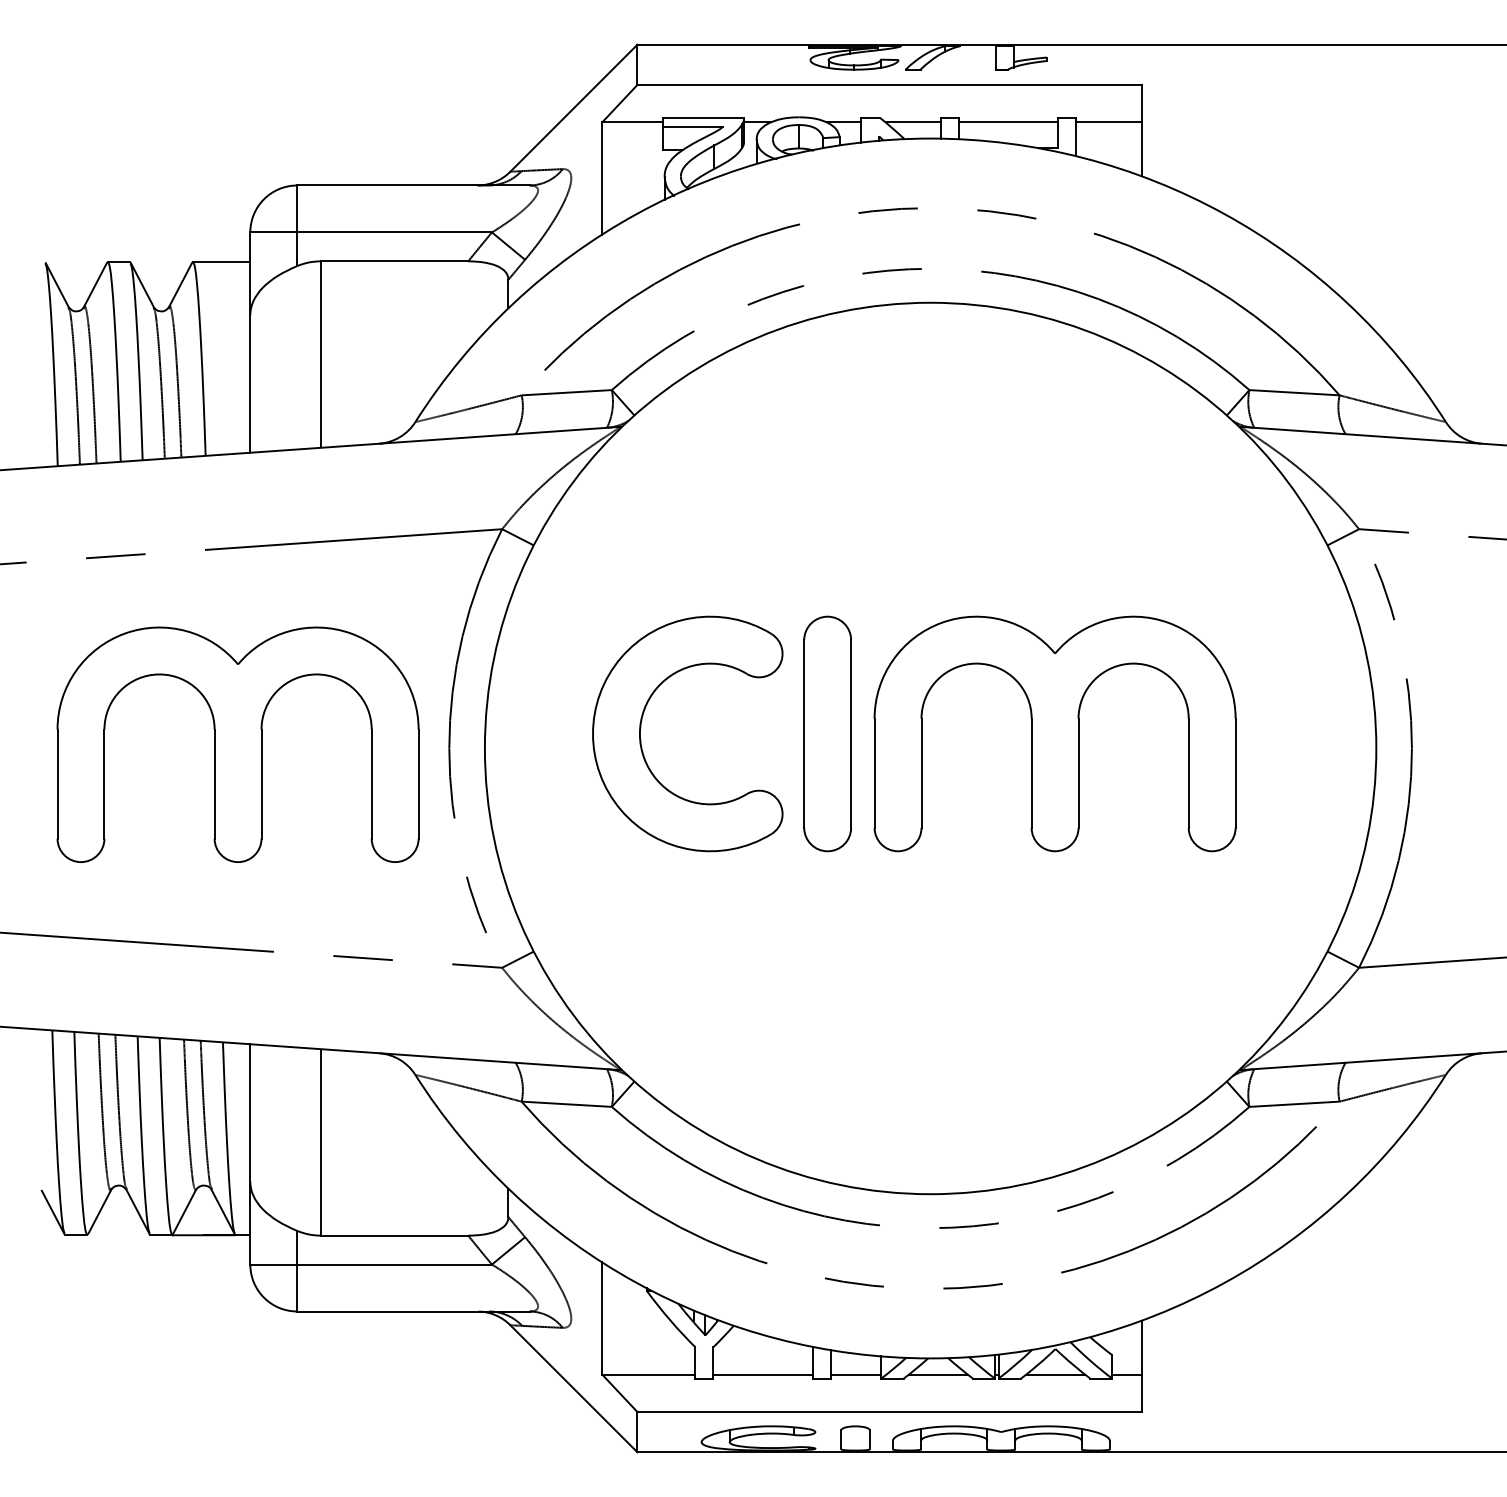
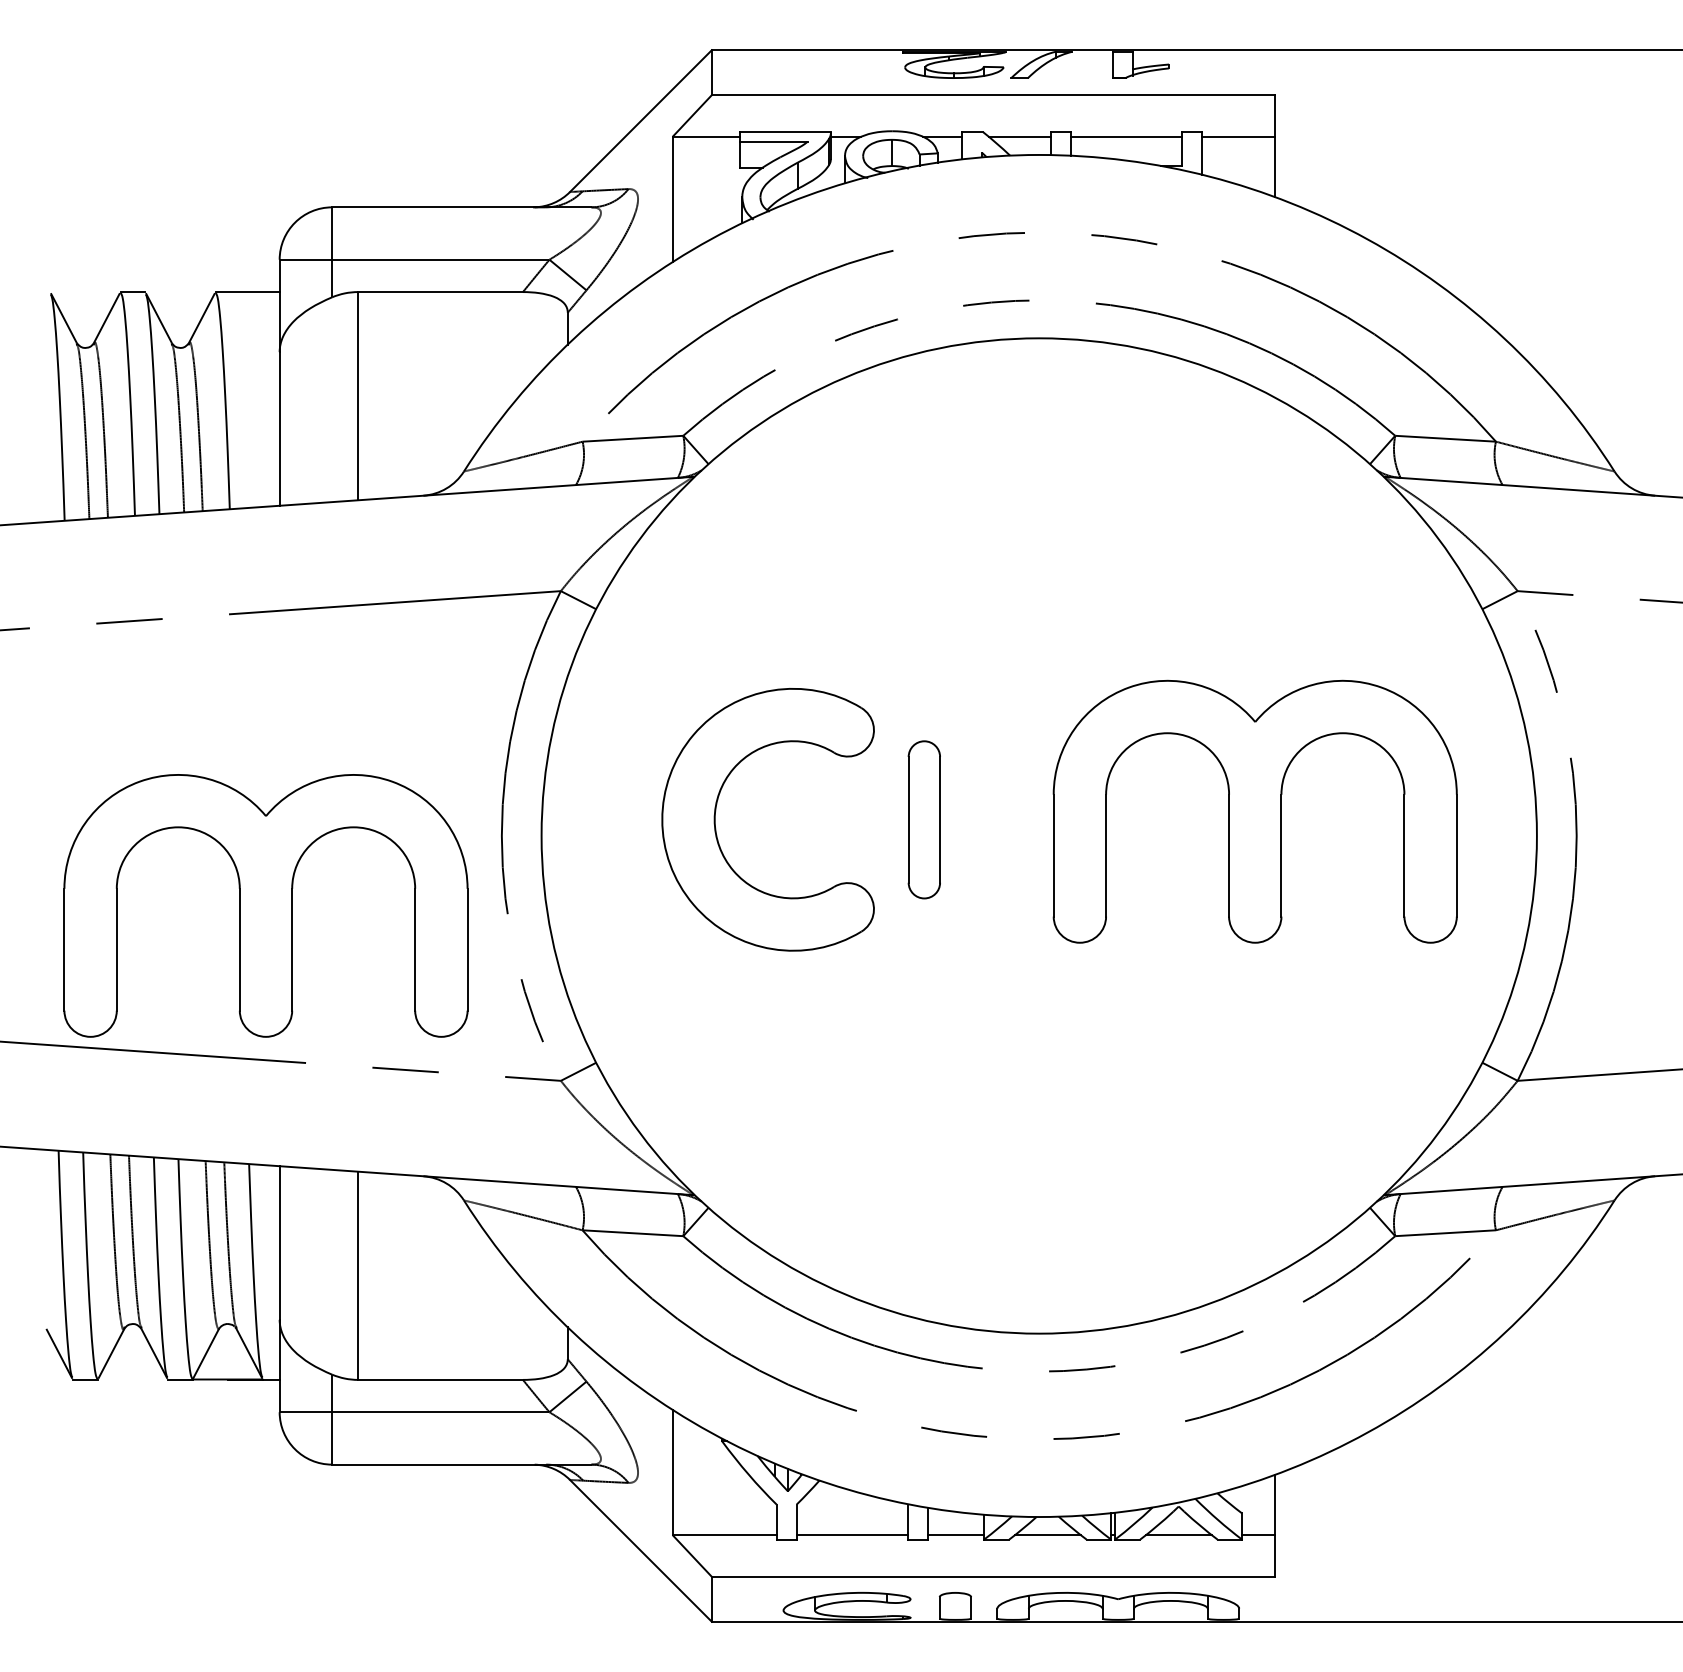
part: (827, 733) -> (924, 819), size x0.6
part: (1054, 733) -> (1254, 811), moved
part: (237, 744) -> (265, 905), moved

